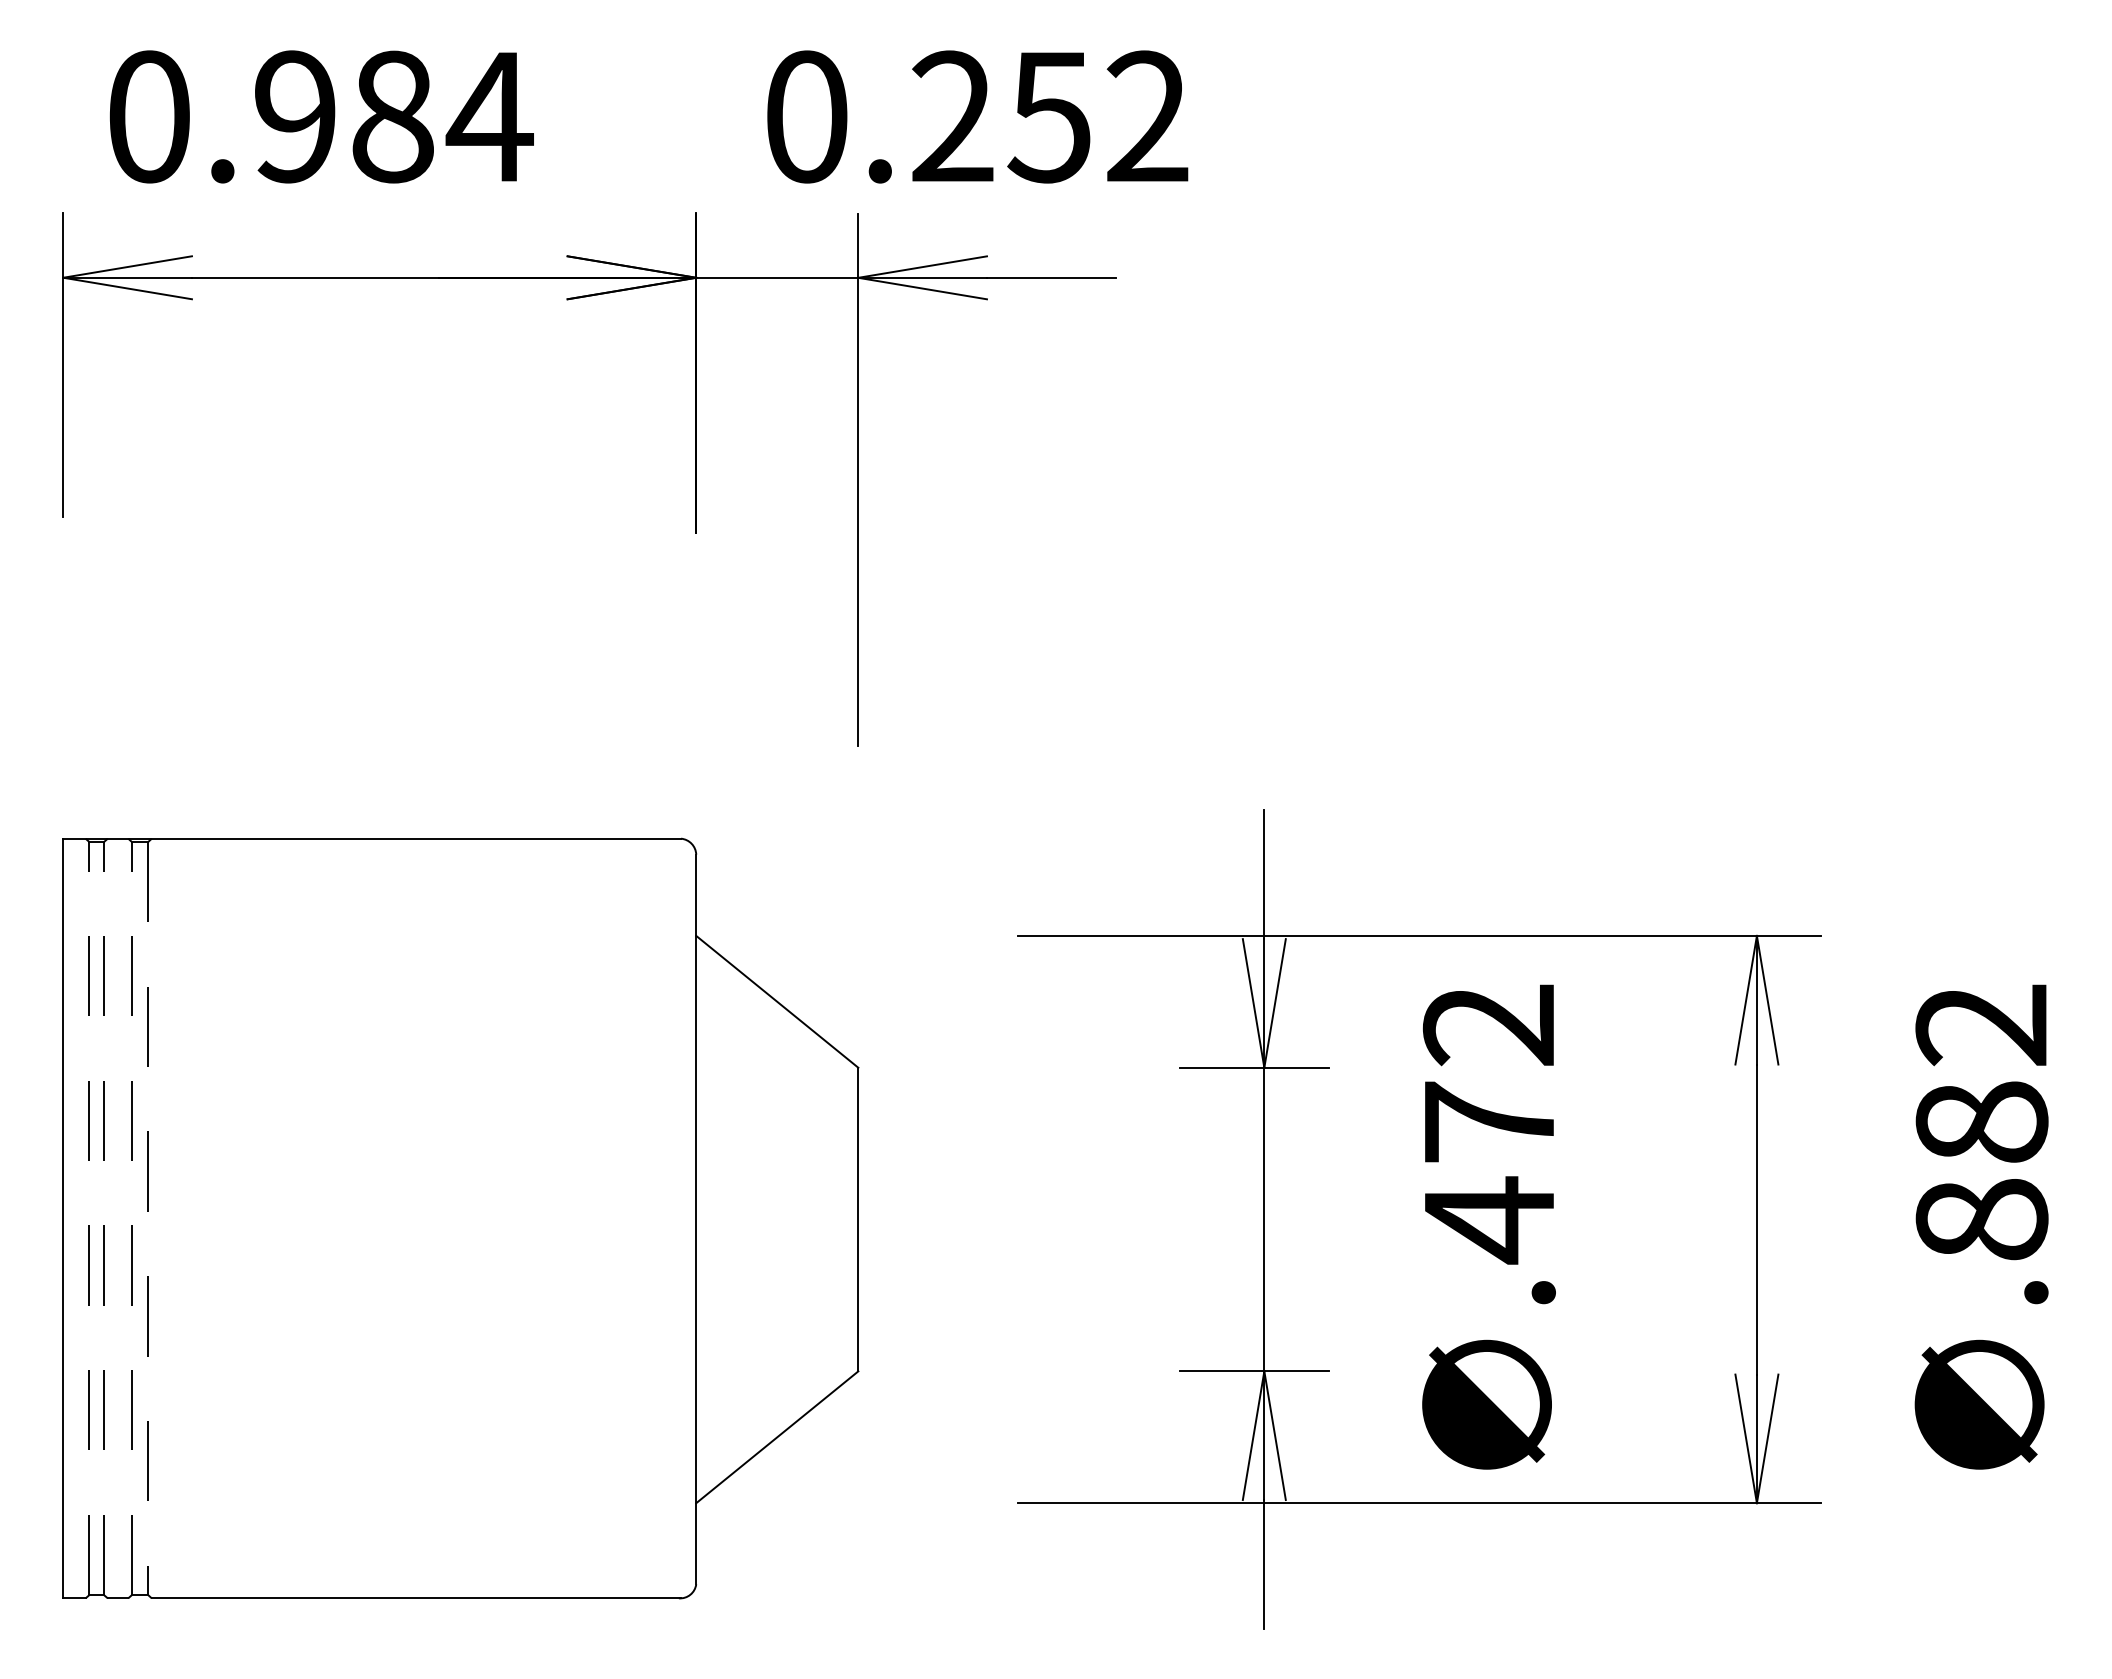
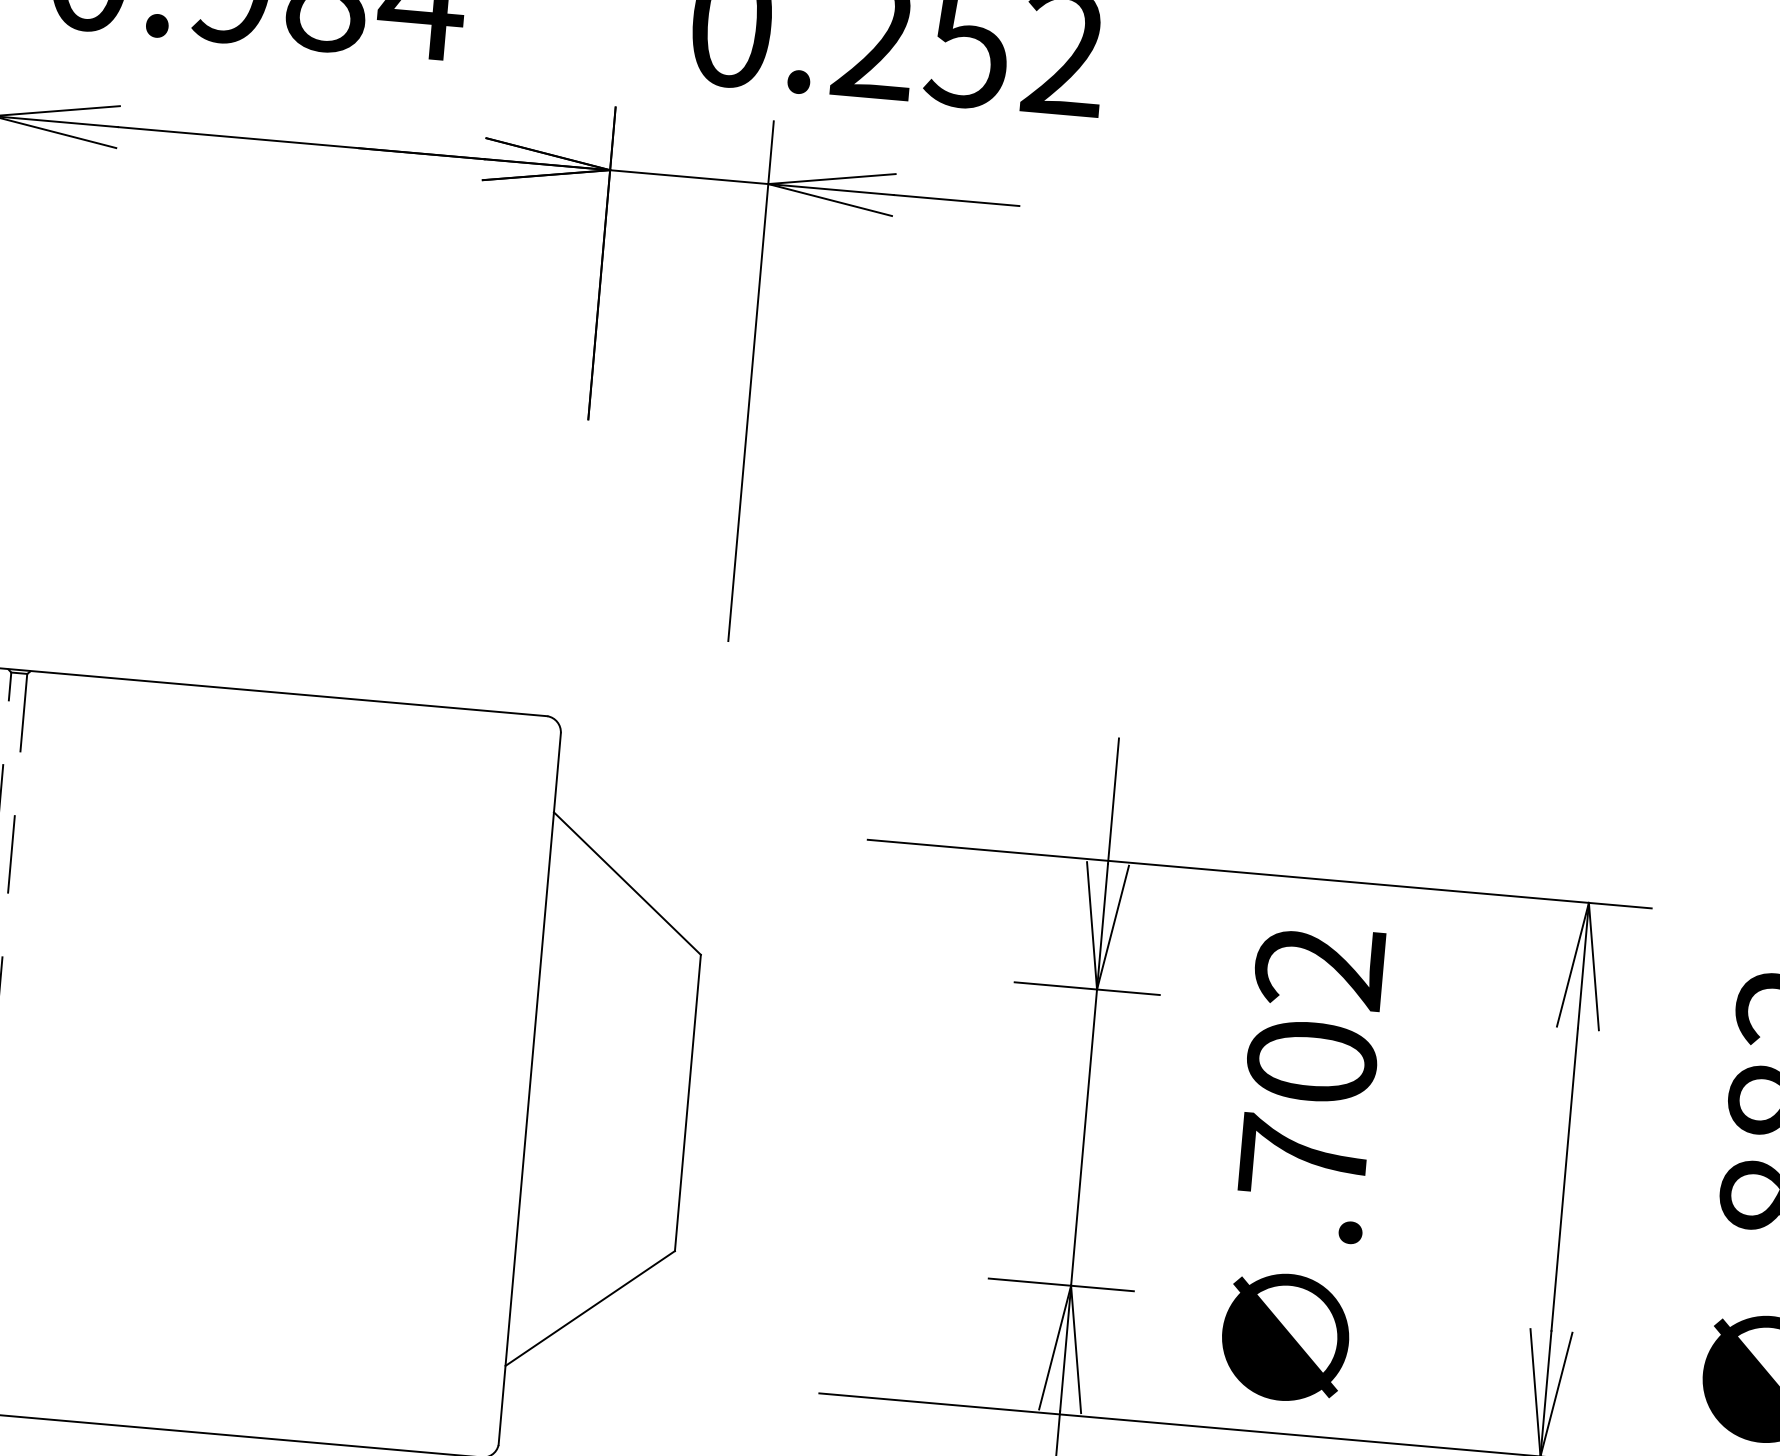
text: (1488, 1172) -> (1306, 1110), .472 -> .702

